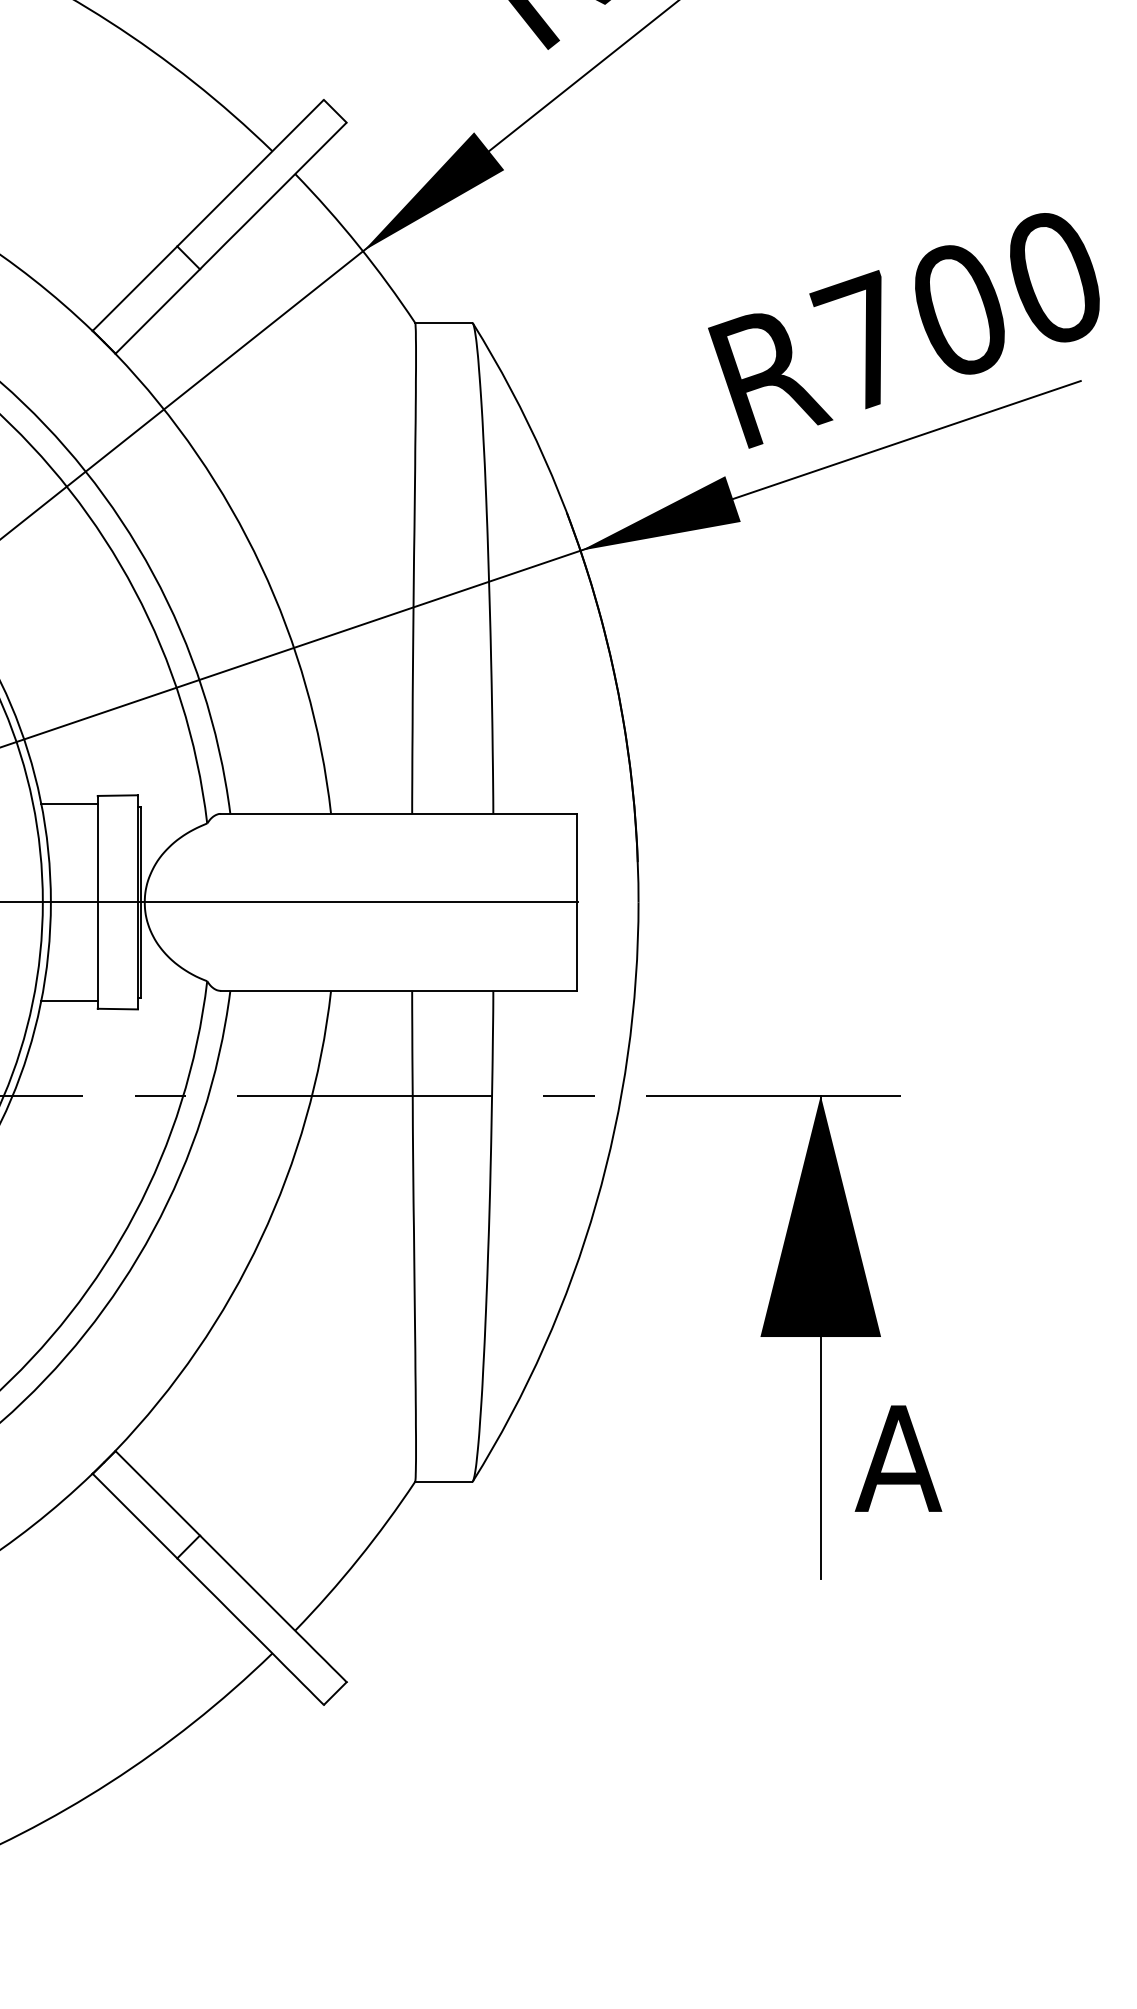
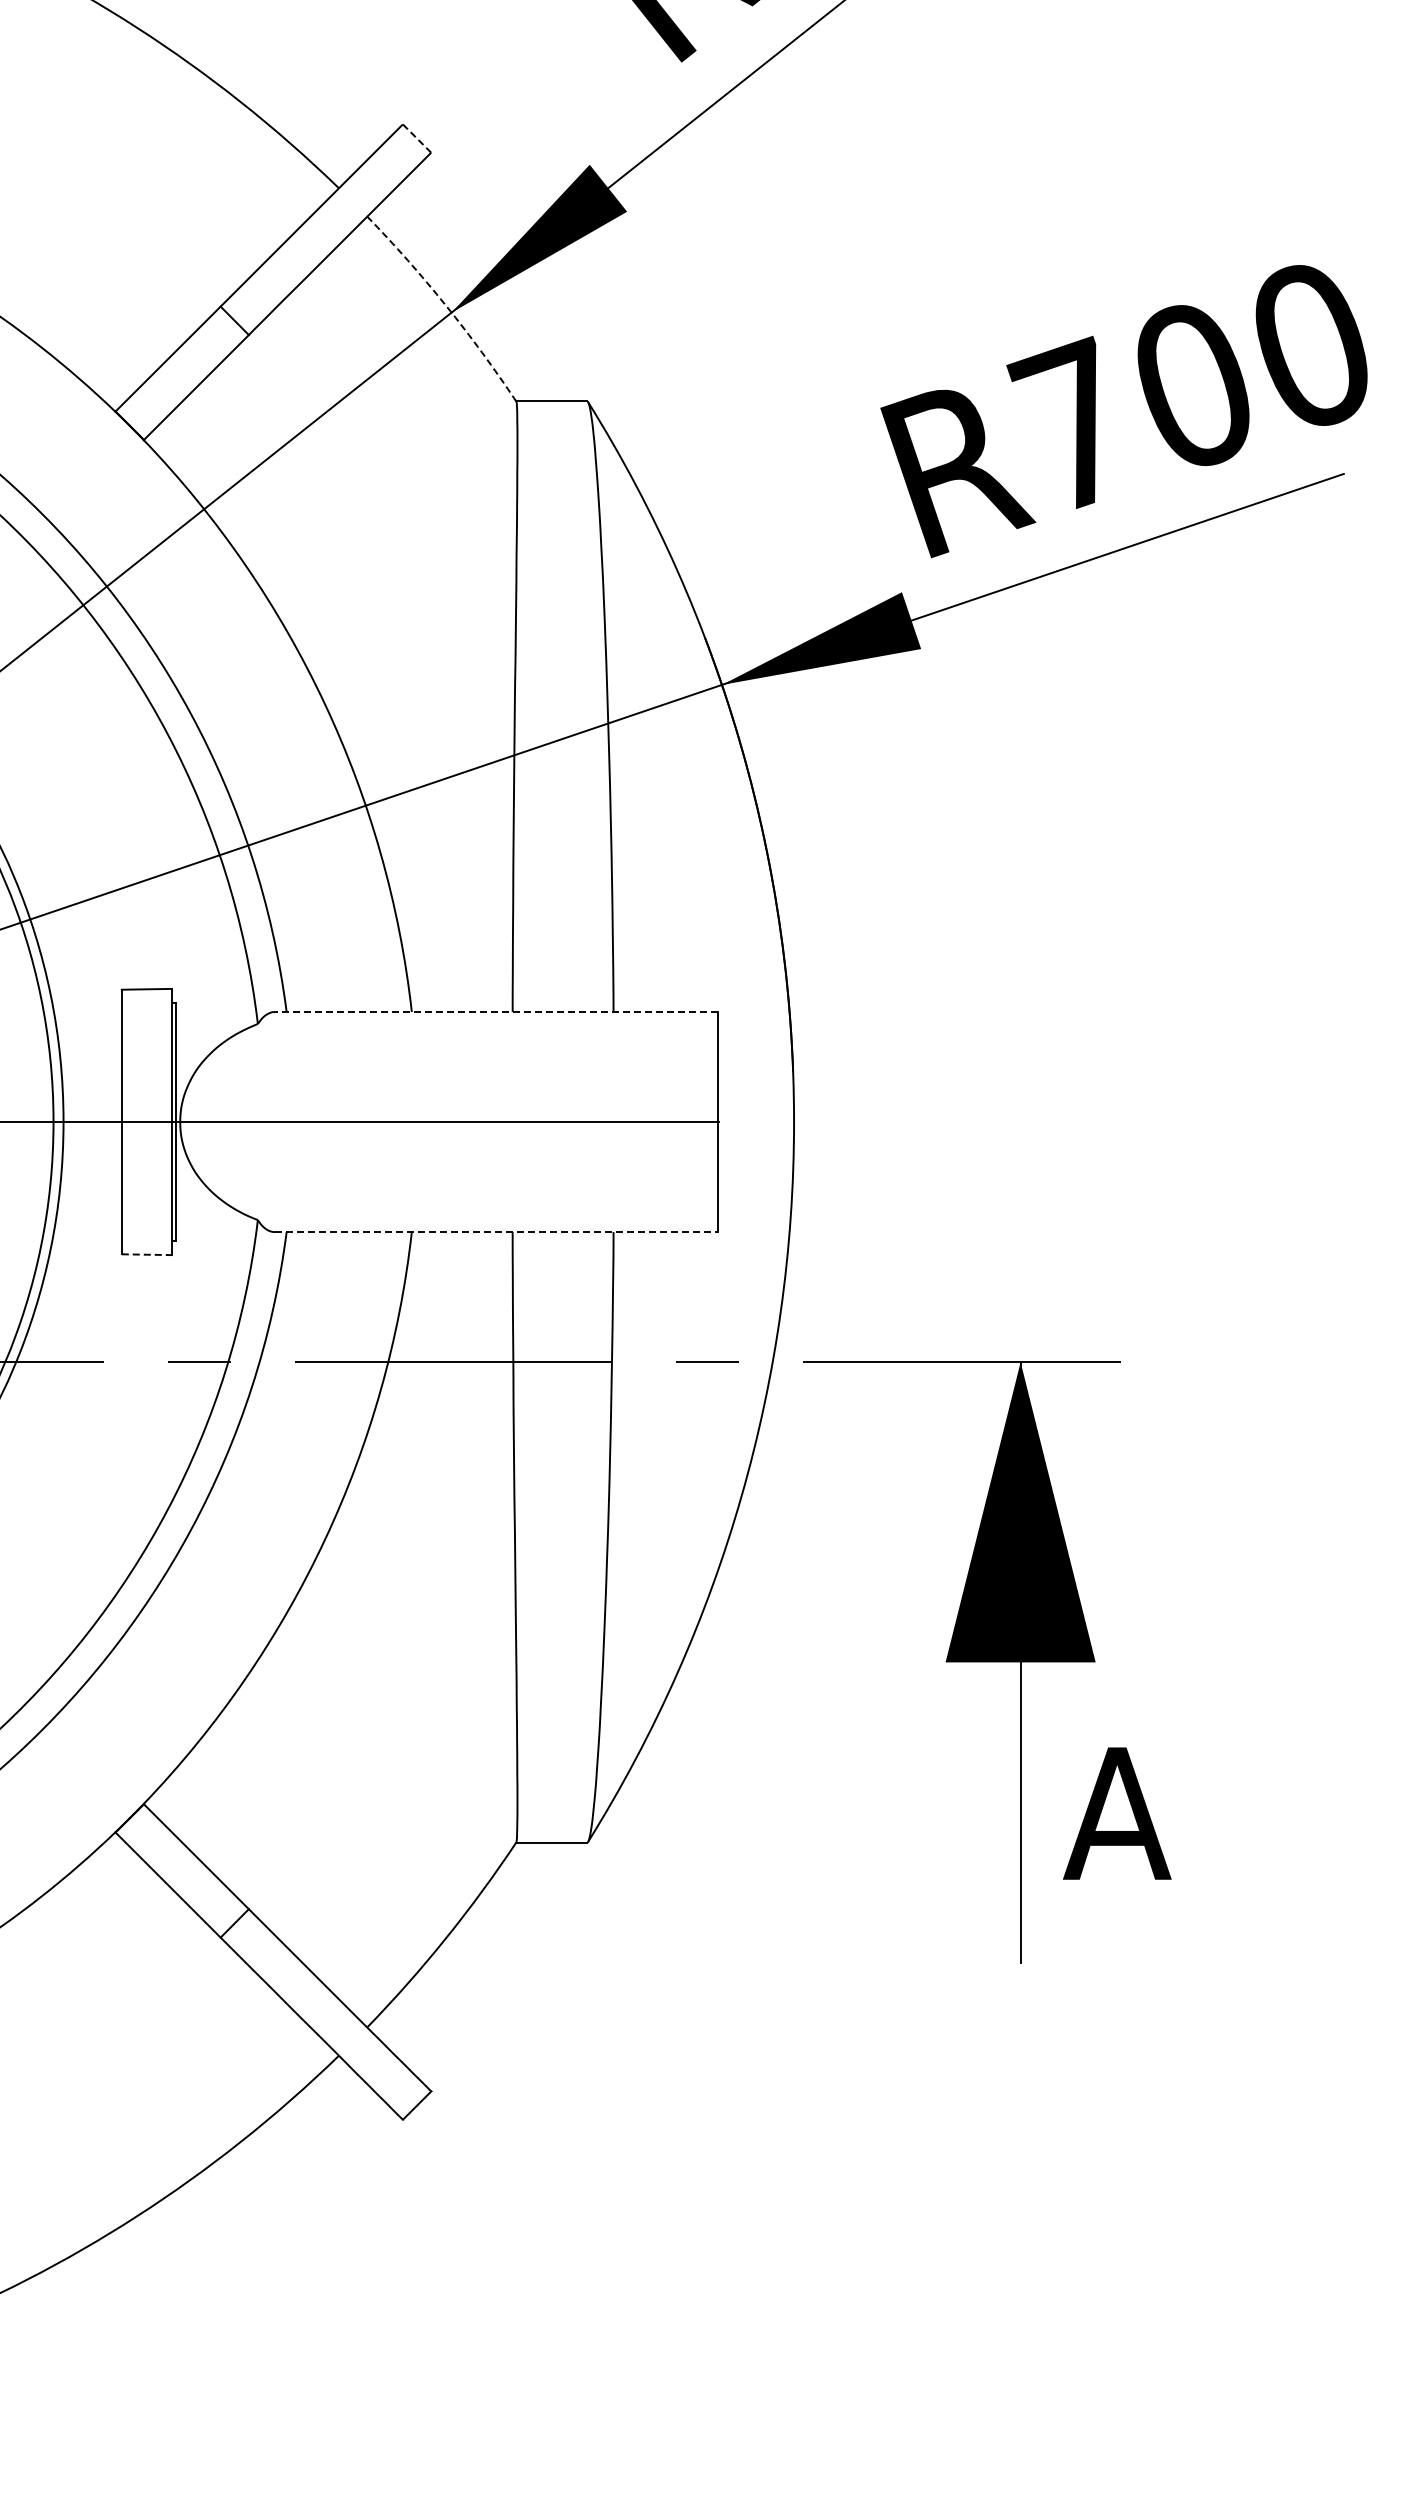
line: (335, 111) -> (417, 138), solid -> dashed
arc: (358, 245) -> (446, 305), solid -> dashed
line: (69, 803) -> (86, 999), removed
line: (398, 813) -> (495, 1011), solid -> dashed
line: (399, 991) -> (496, 1232), solid -> dashed
line: (69, 1000) -> (86, 1244), removed
line: (118, 1008) -> (147, 1254), solid -> dashed

